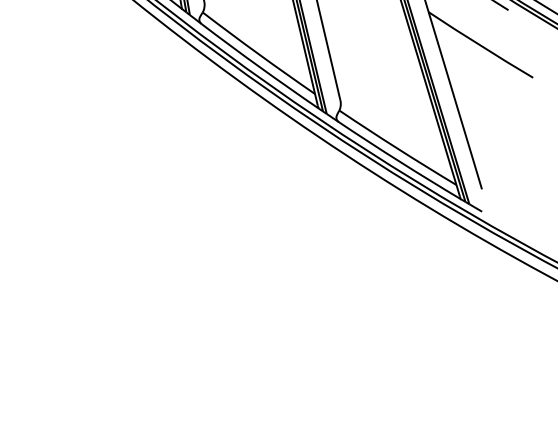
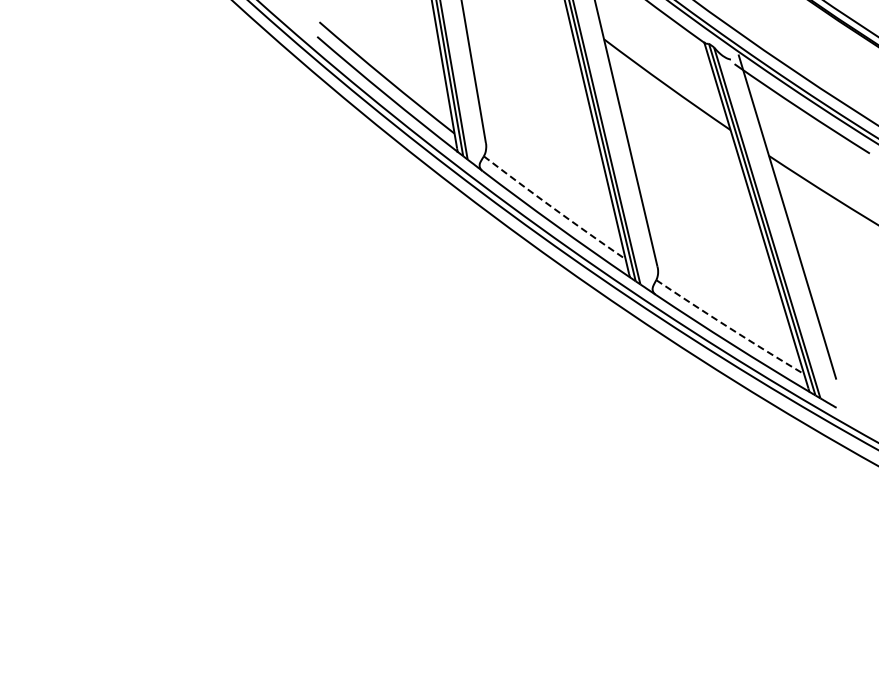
arc: (258, 53) -> (554, 208), solid -> dashed
arc: (397, 148) -> (729, 328), solid -> dashed

